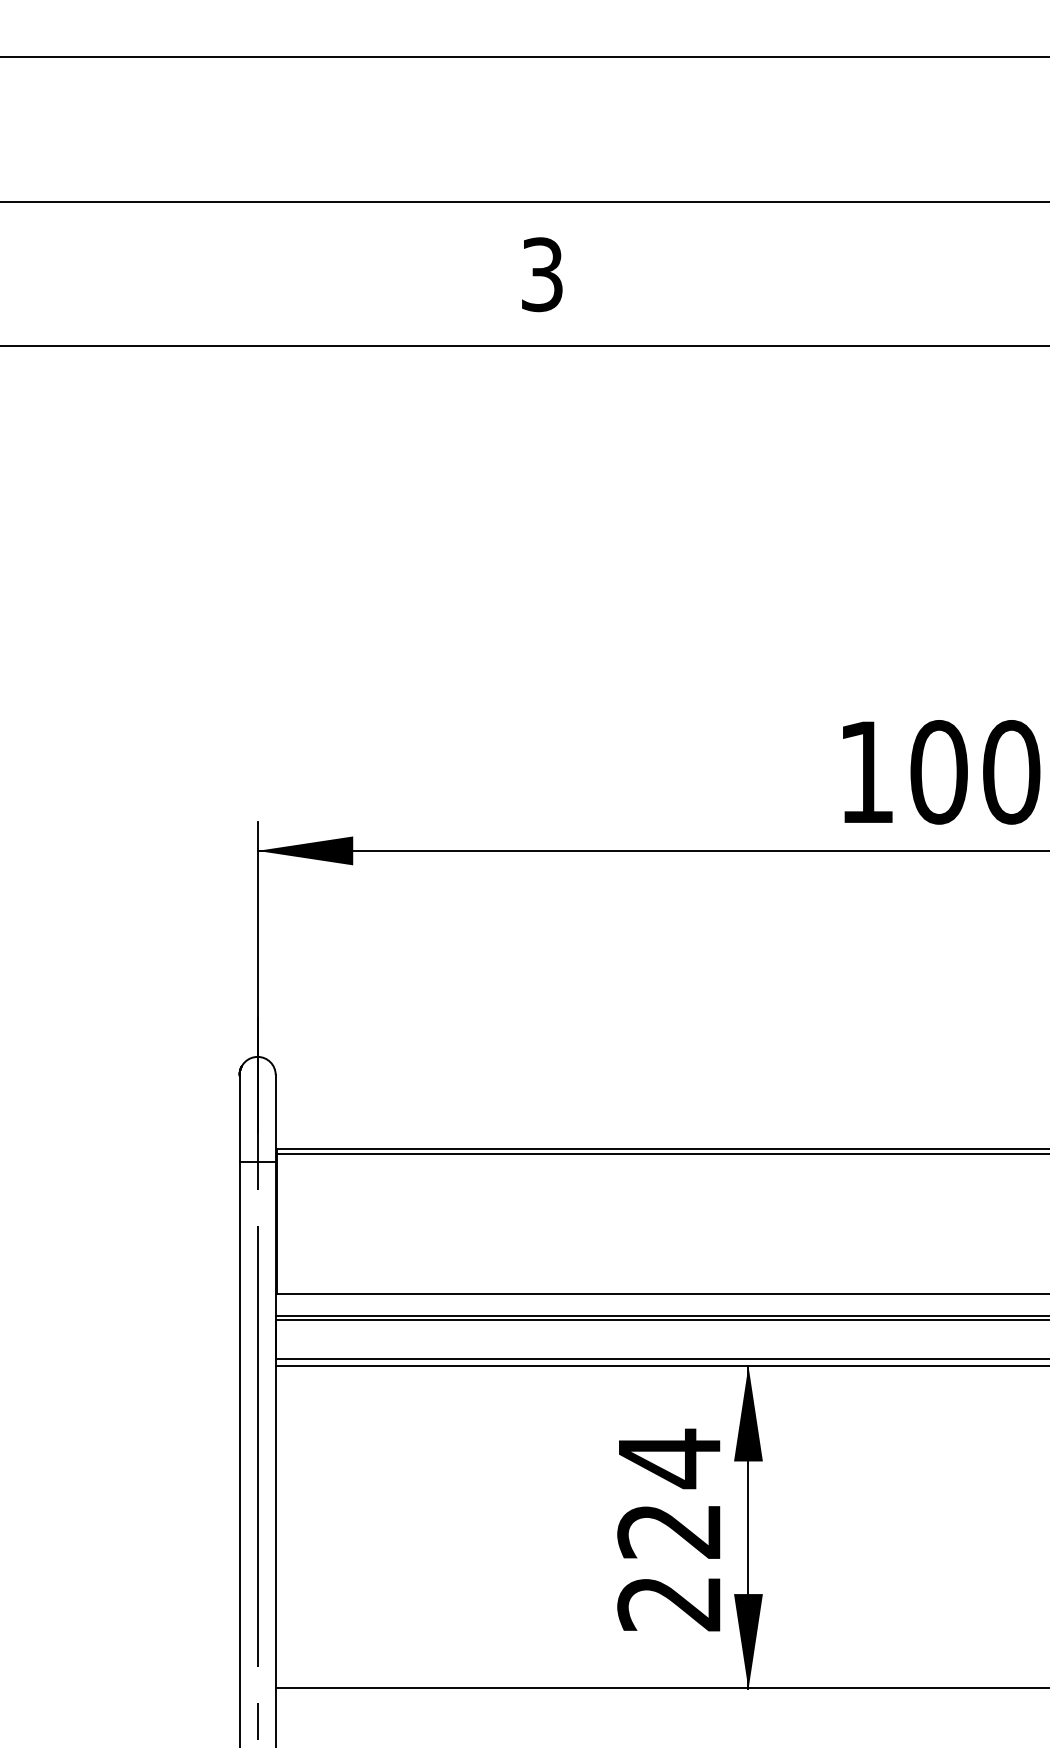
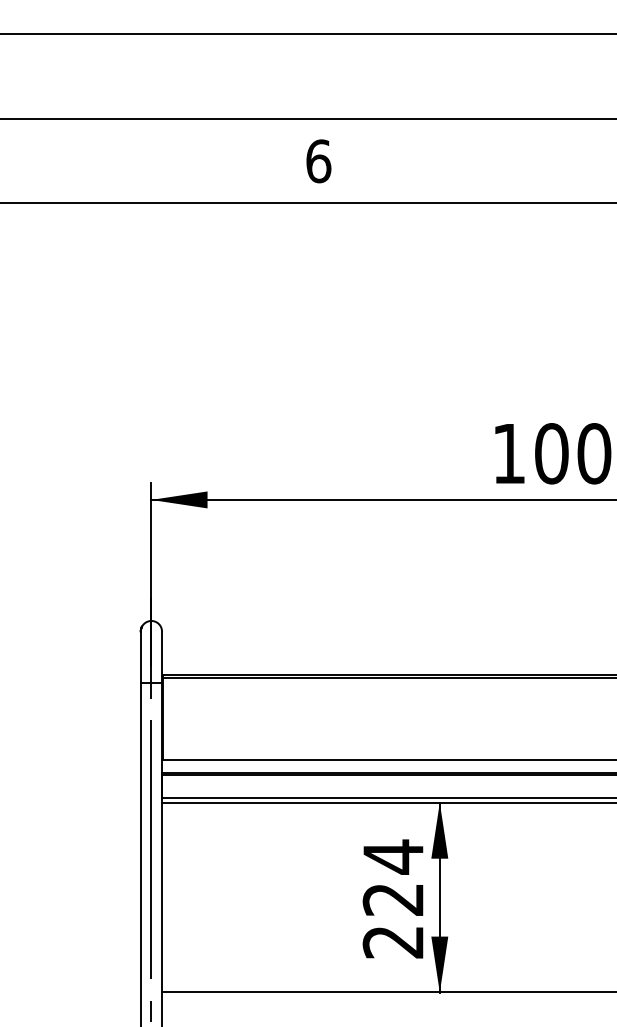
text: (542, 274) -> (318, 161), 3 -> 6

